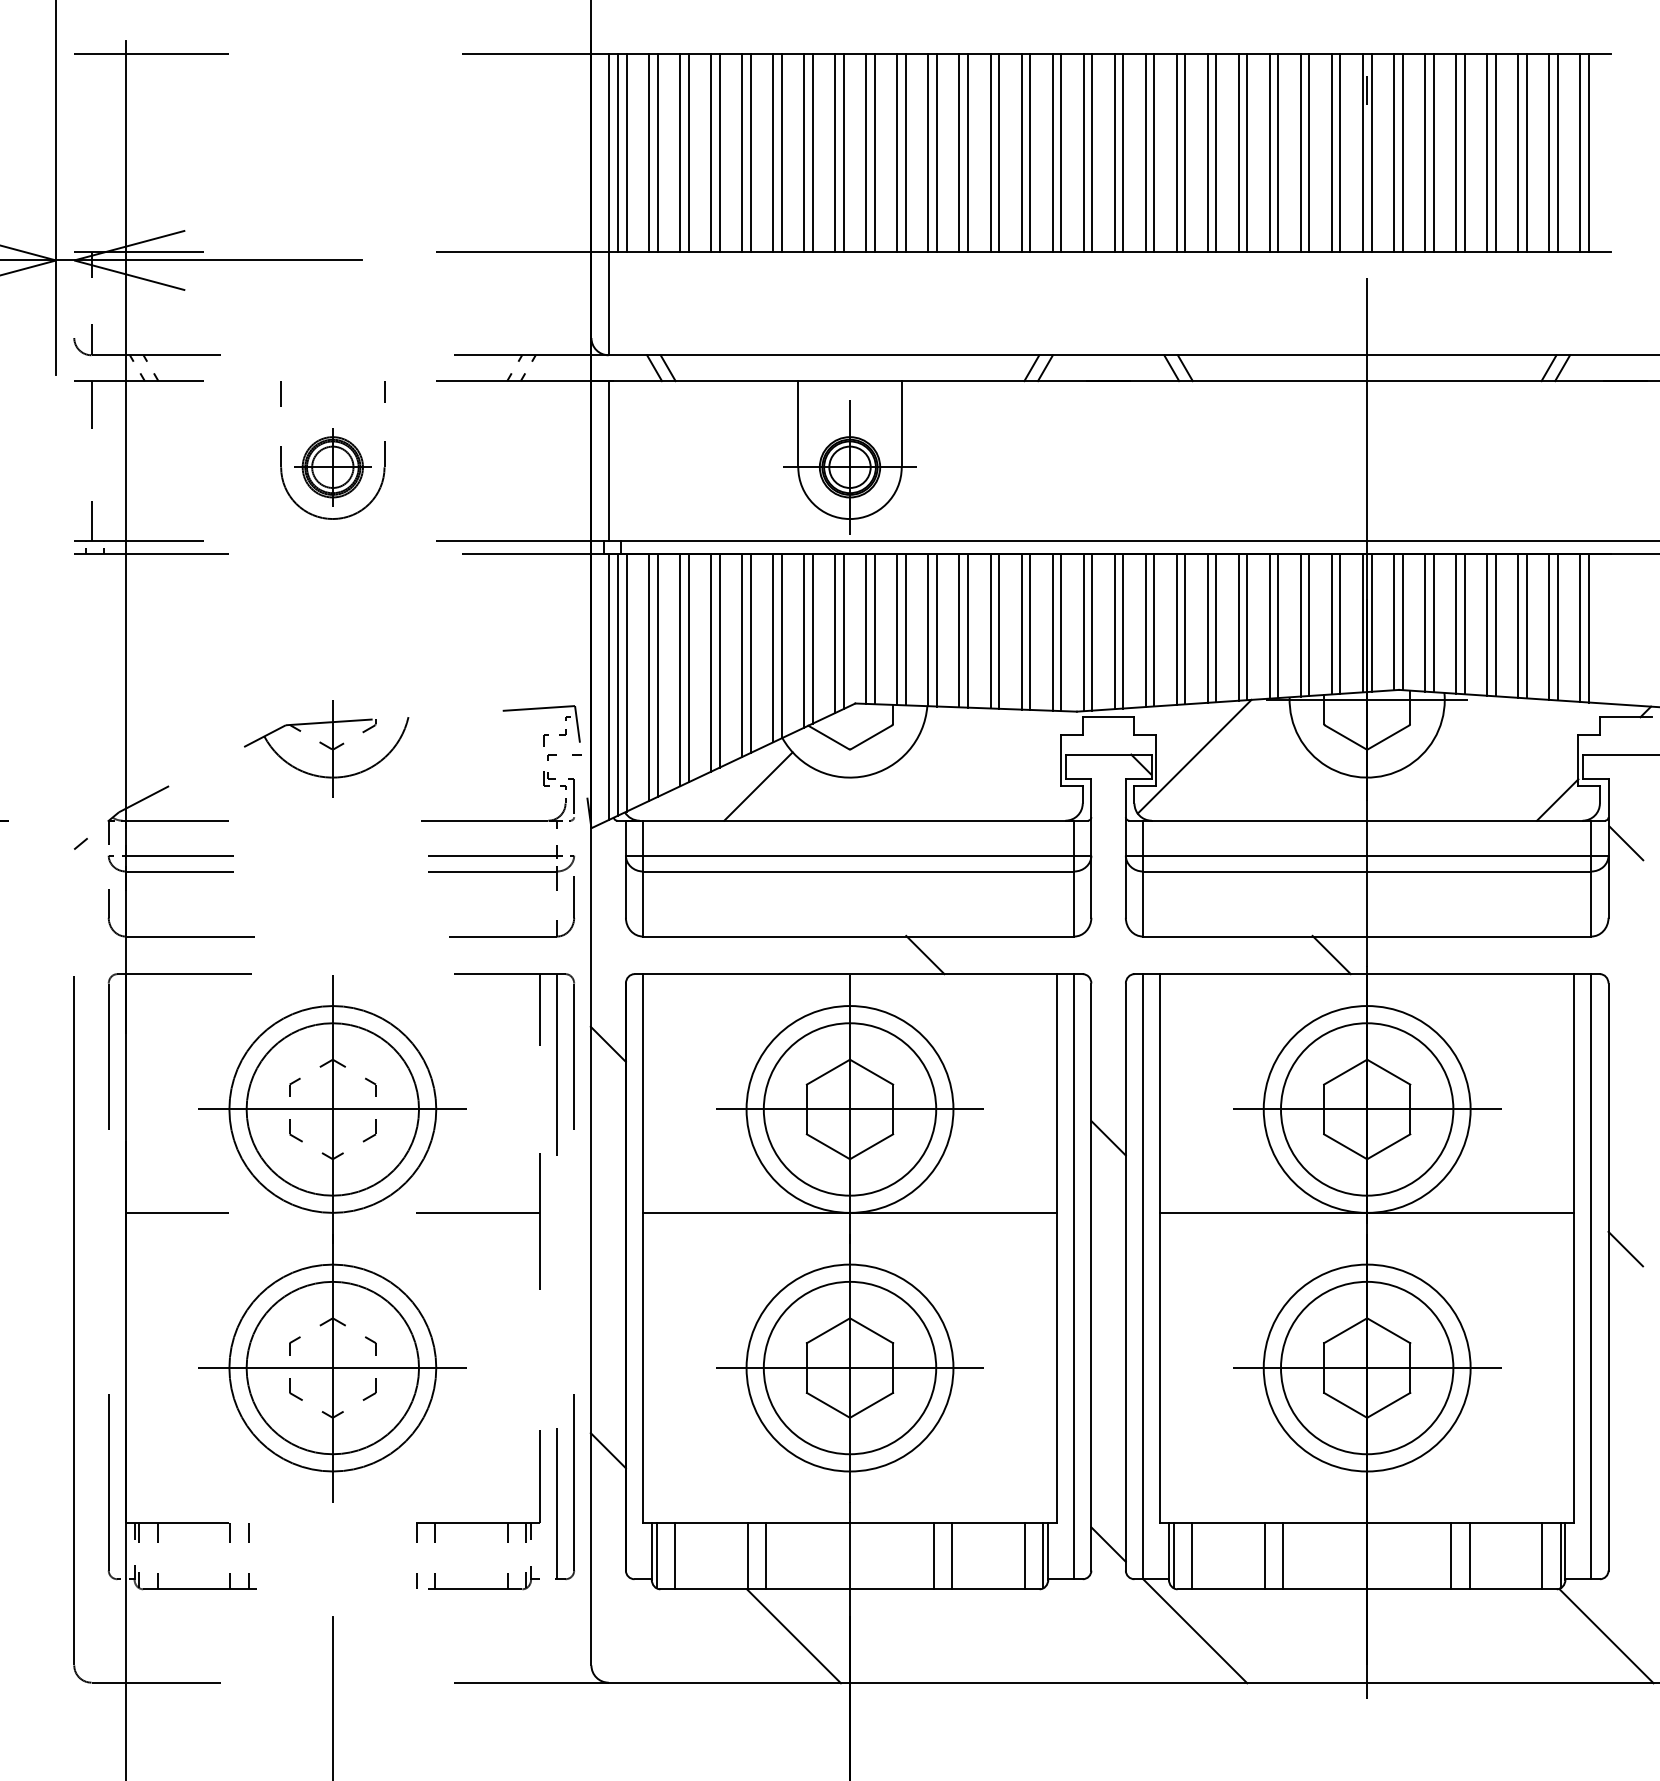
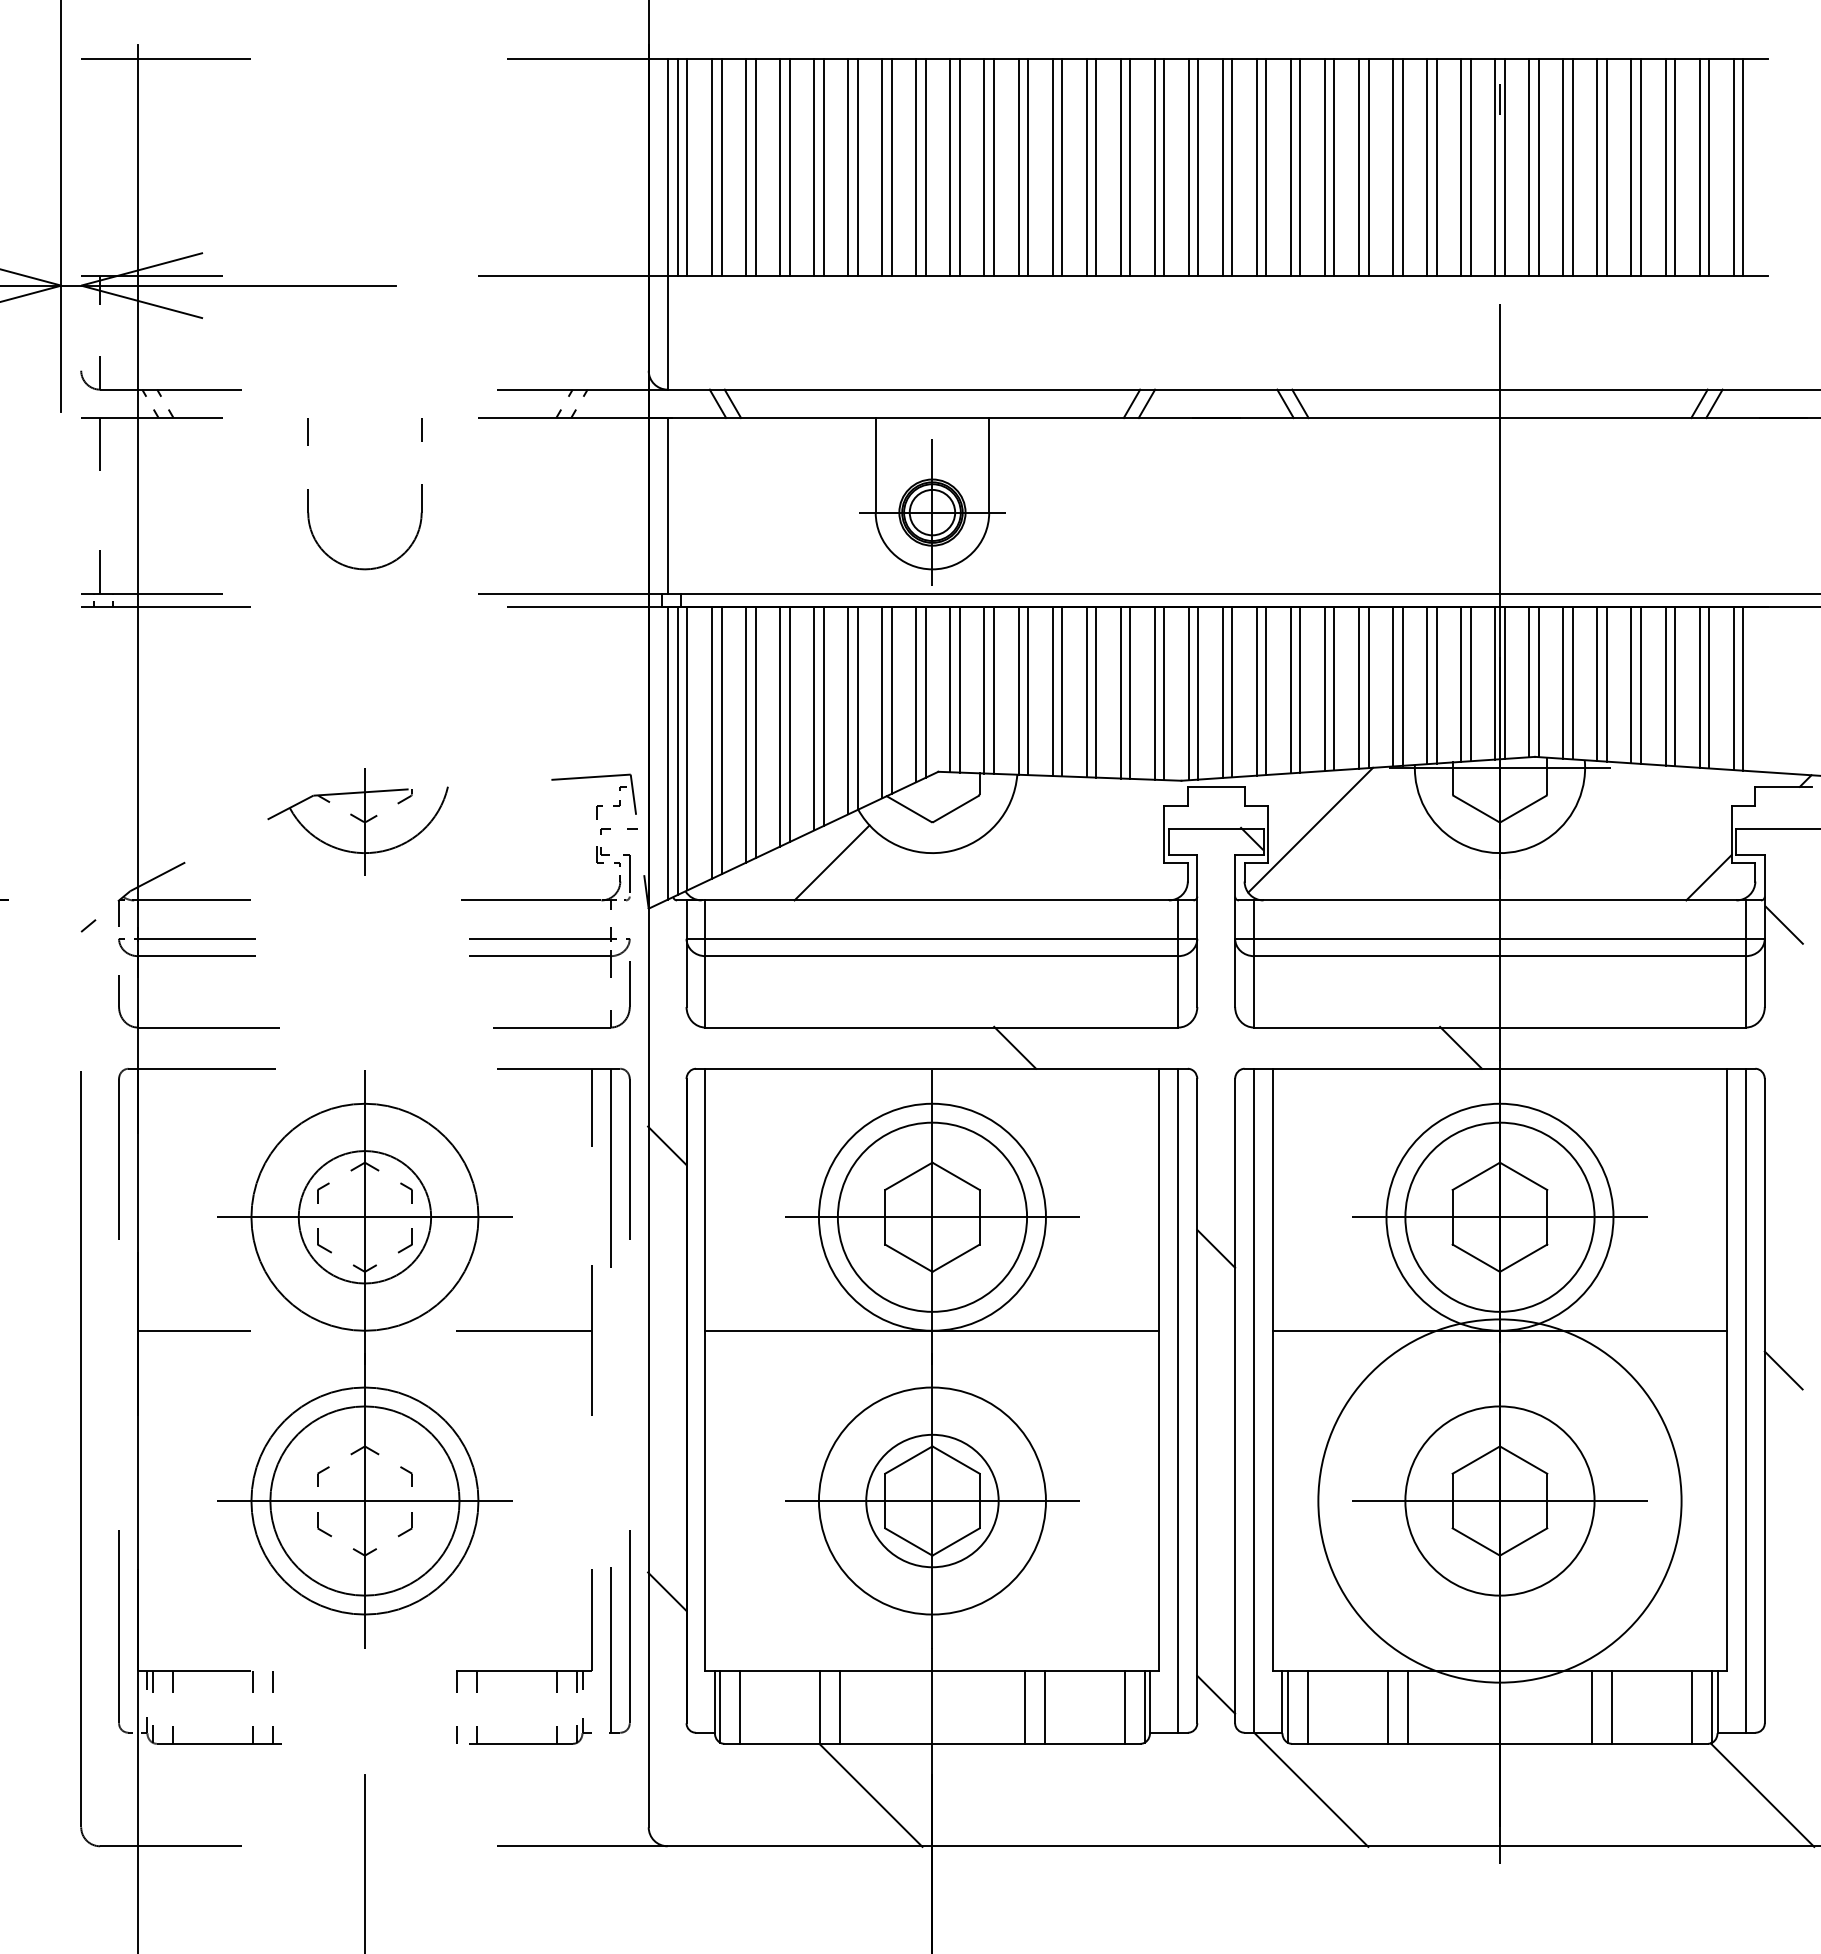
part: (332, 467) -> (364, 512), removed
circle: (332, 1108) -> (364, 1216), size x0.7
circle: (850, 1367) -> (932, 1500), size x0.7
circle: (1366, 1367) -> (1499, 1500), size x1.6

